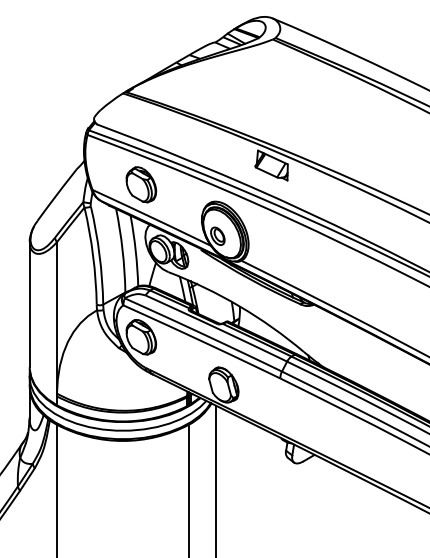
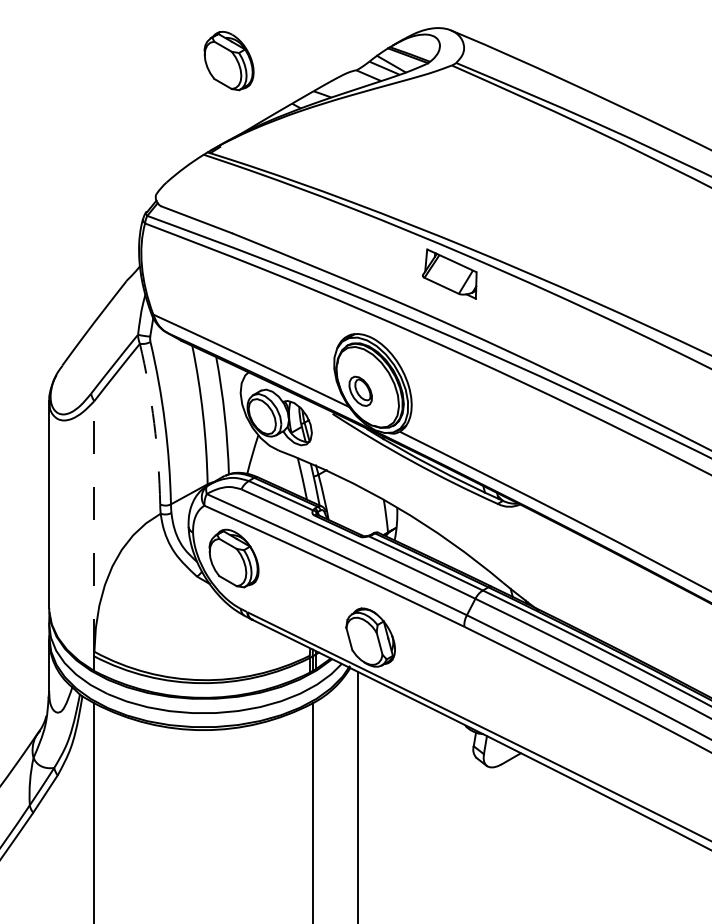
part: (141, 184) -> (229, 60), moved
arc: (93, 255) -> (154, 423), solid -> dashed
line: (57, 317) -> (95, 525), solid -> dashed

